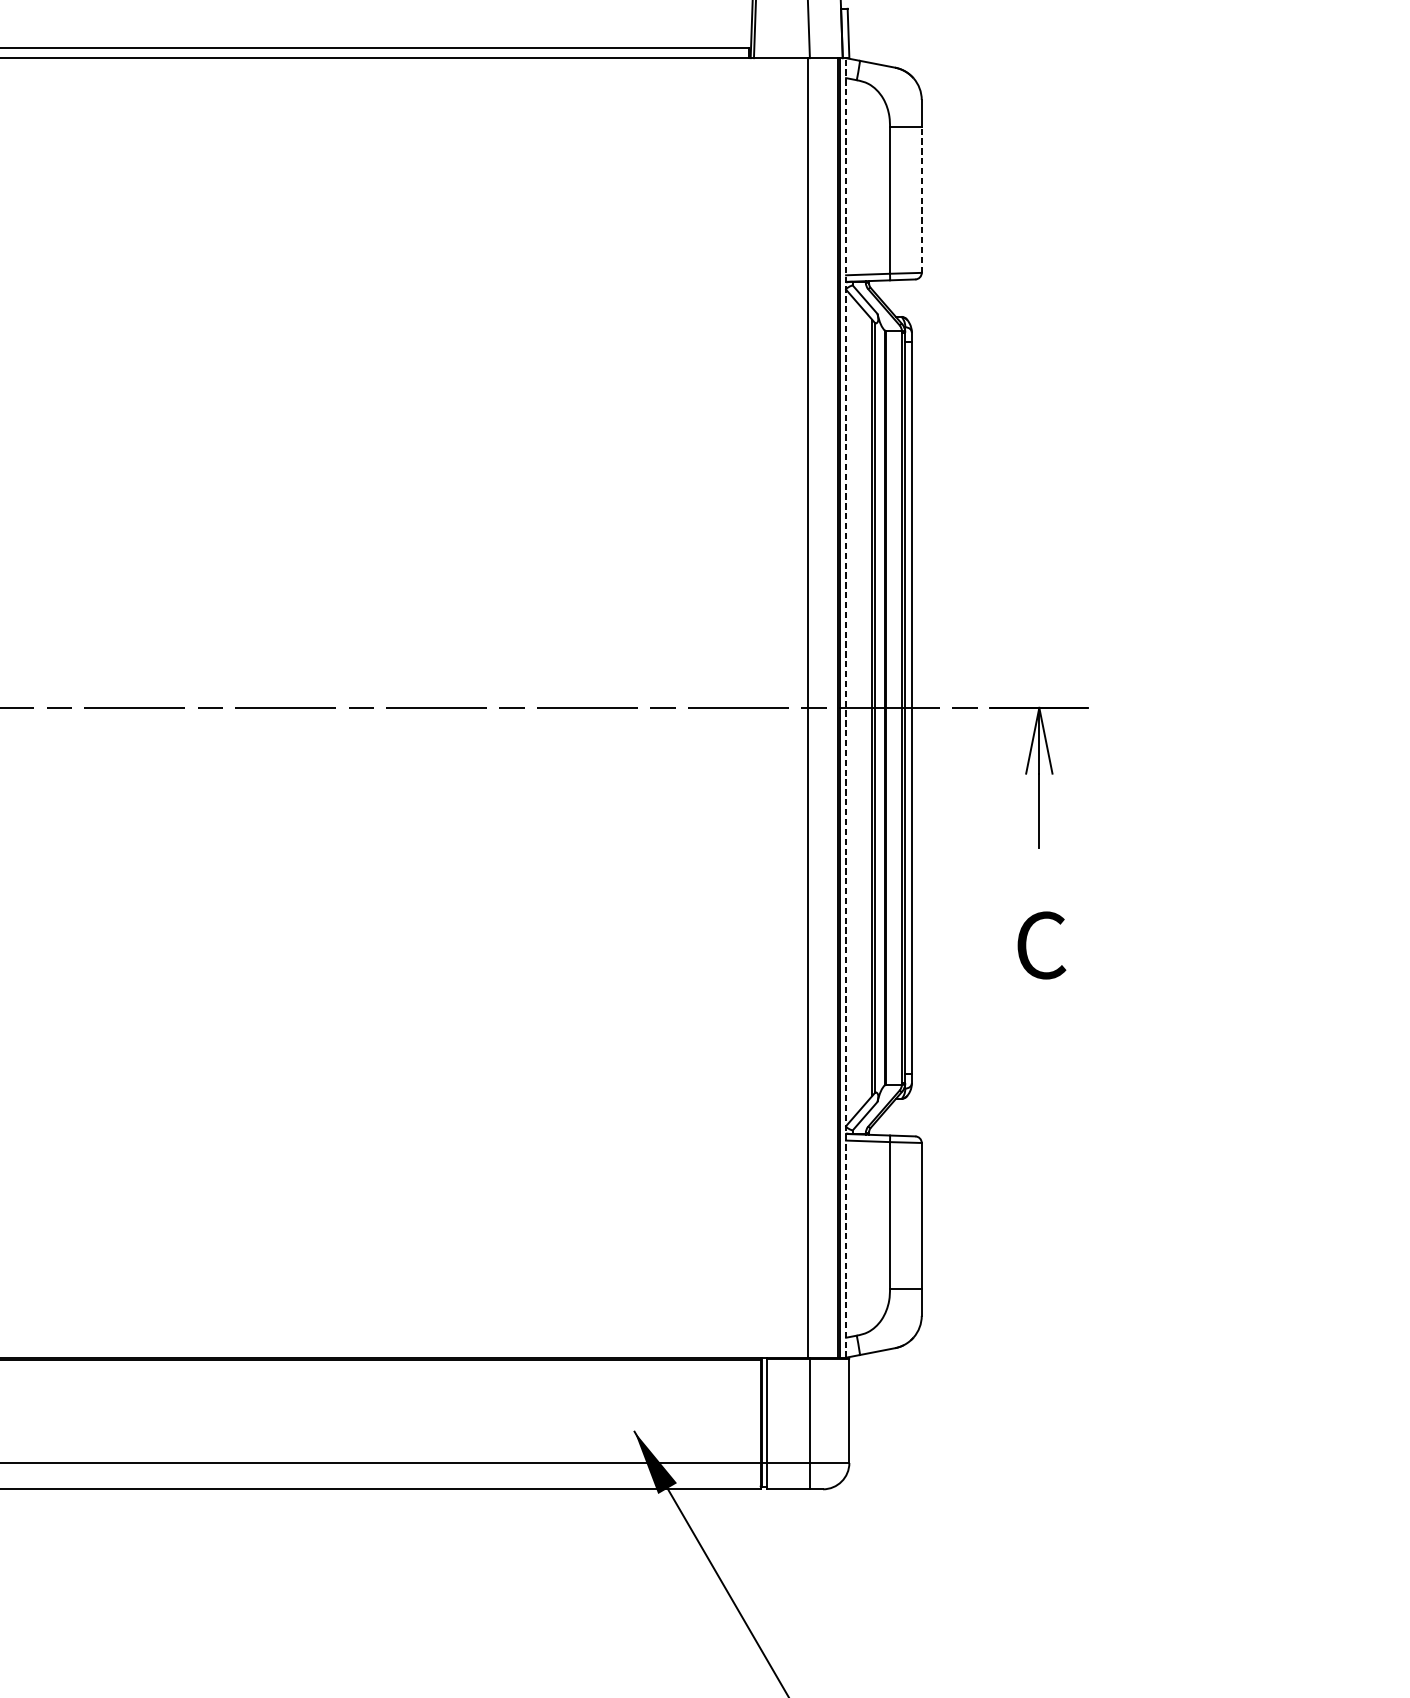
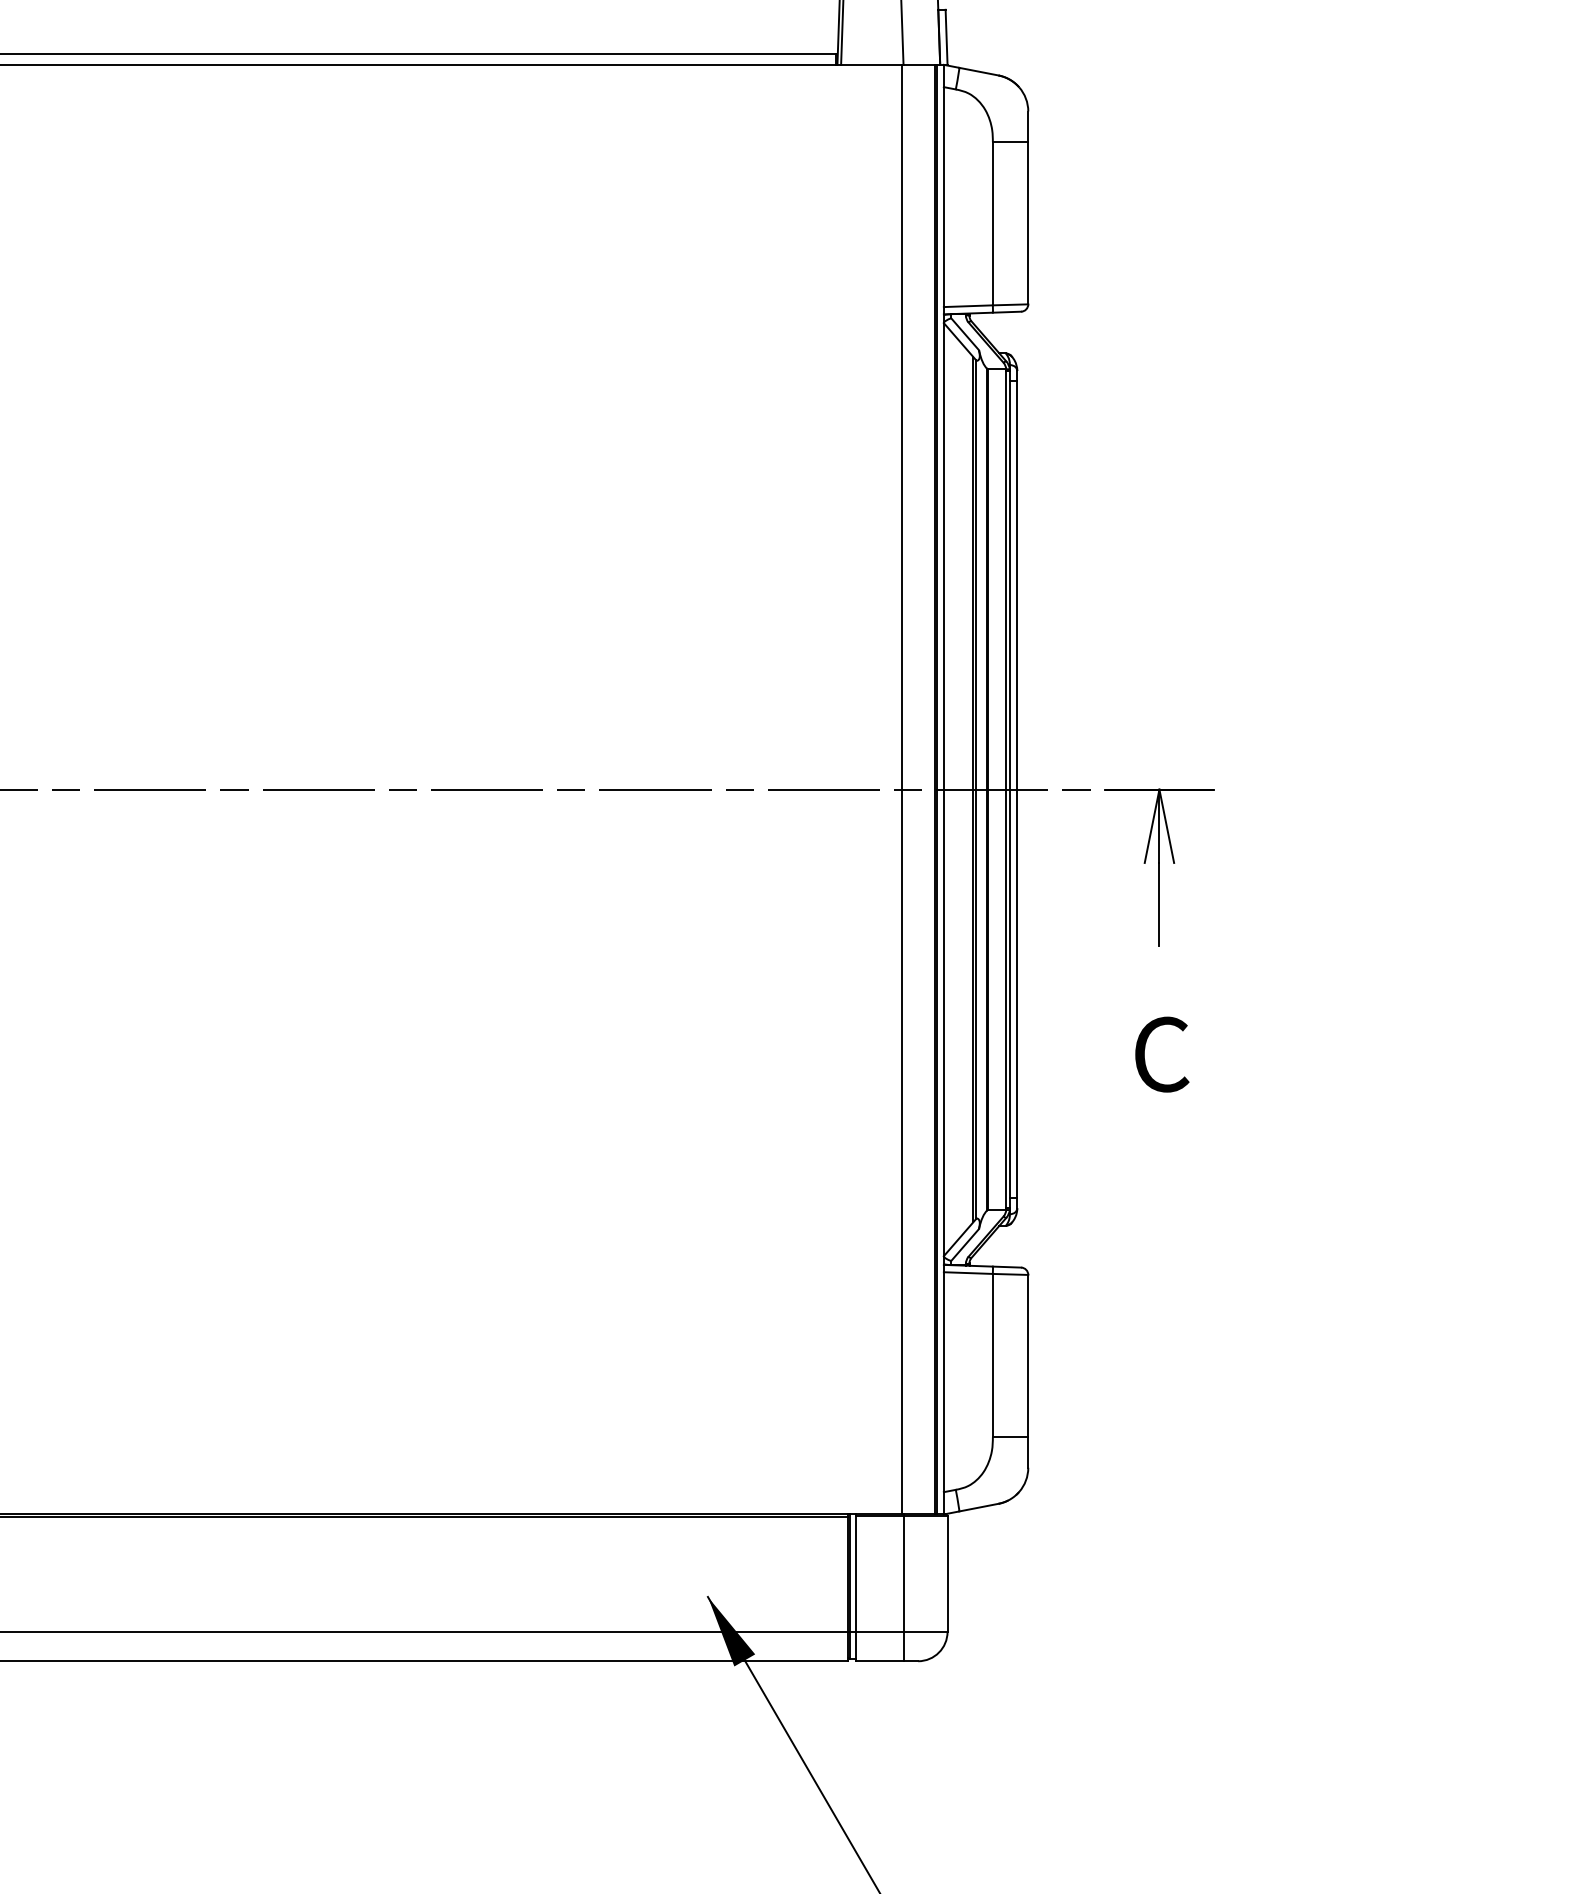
line: (921, 199) -> (1028, 222), dashed -> solid
line: (845, 707) -> (943, 789), dashed -> solid

